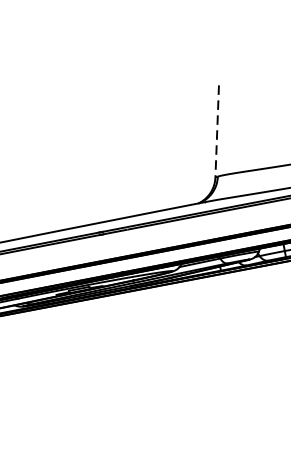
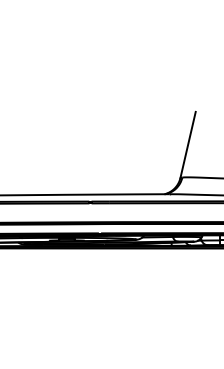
line: (217, 130) -> (188, 144), dashed -> solid

